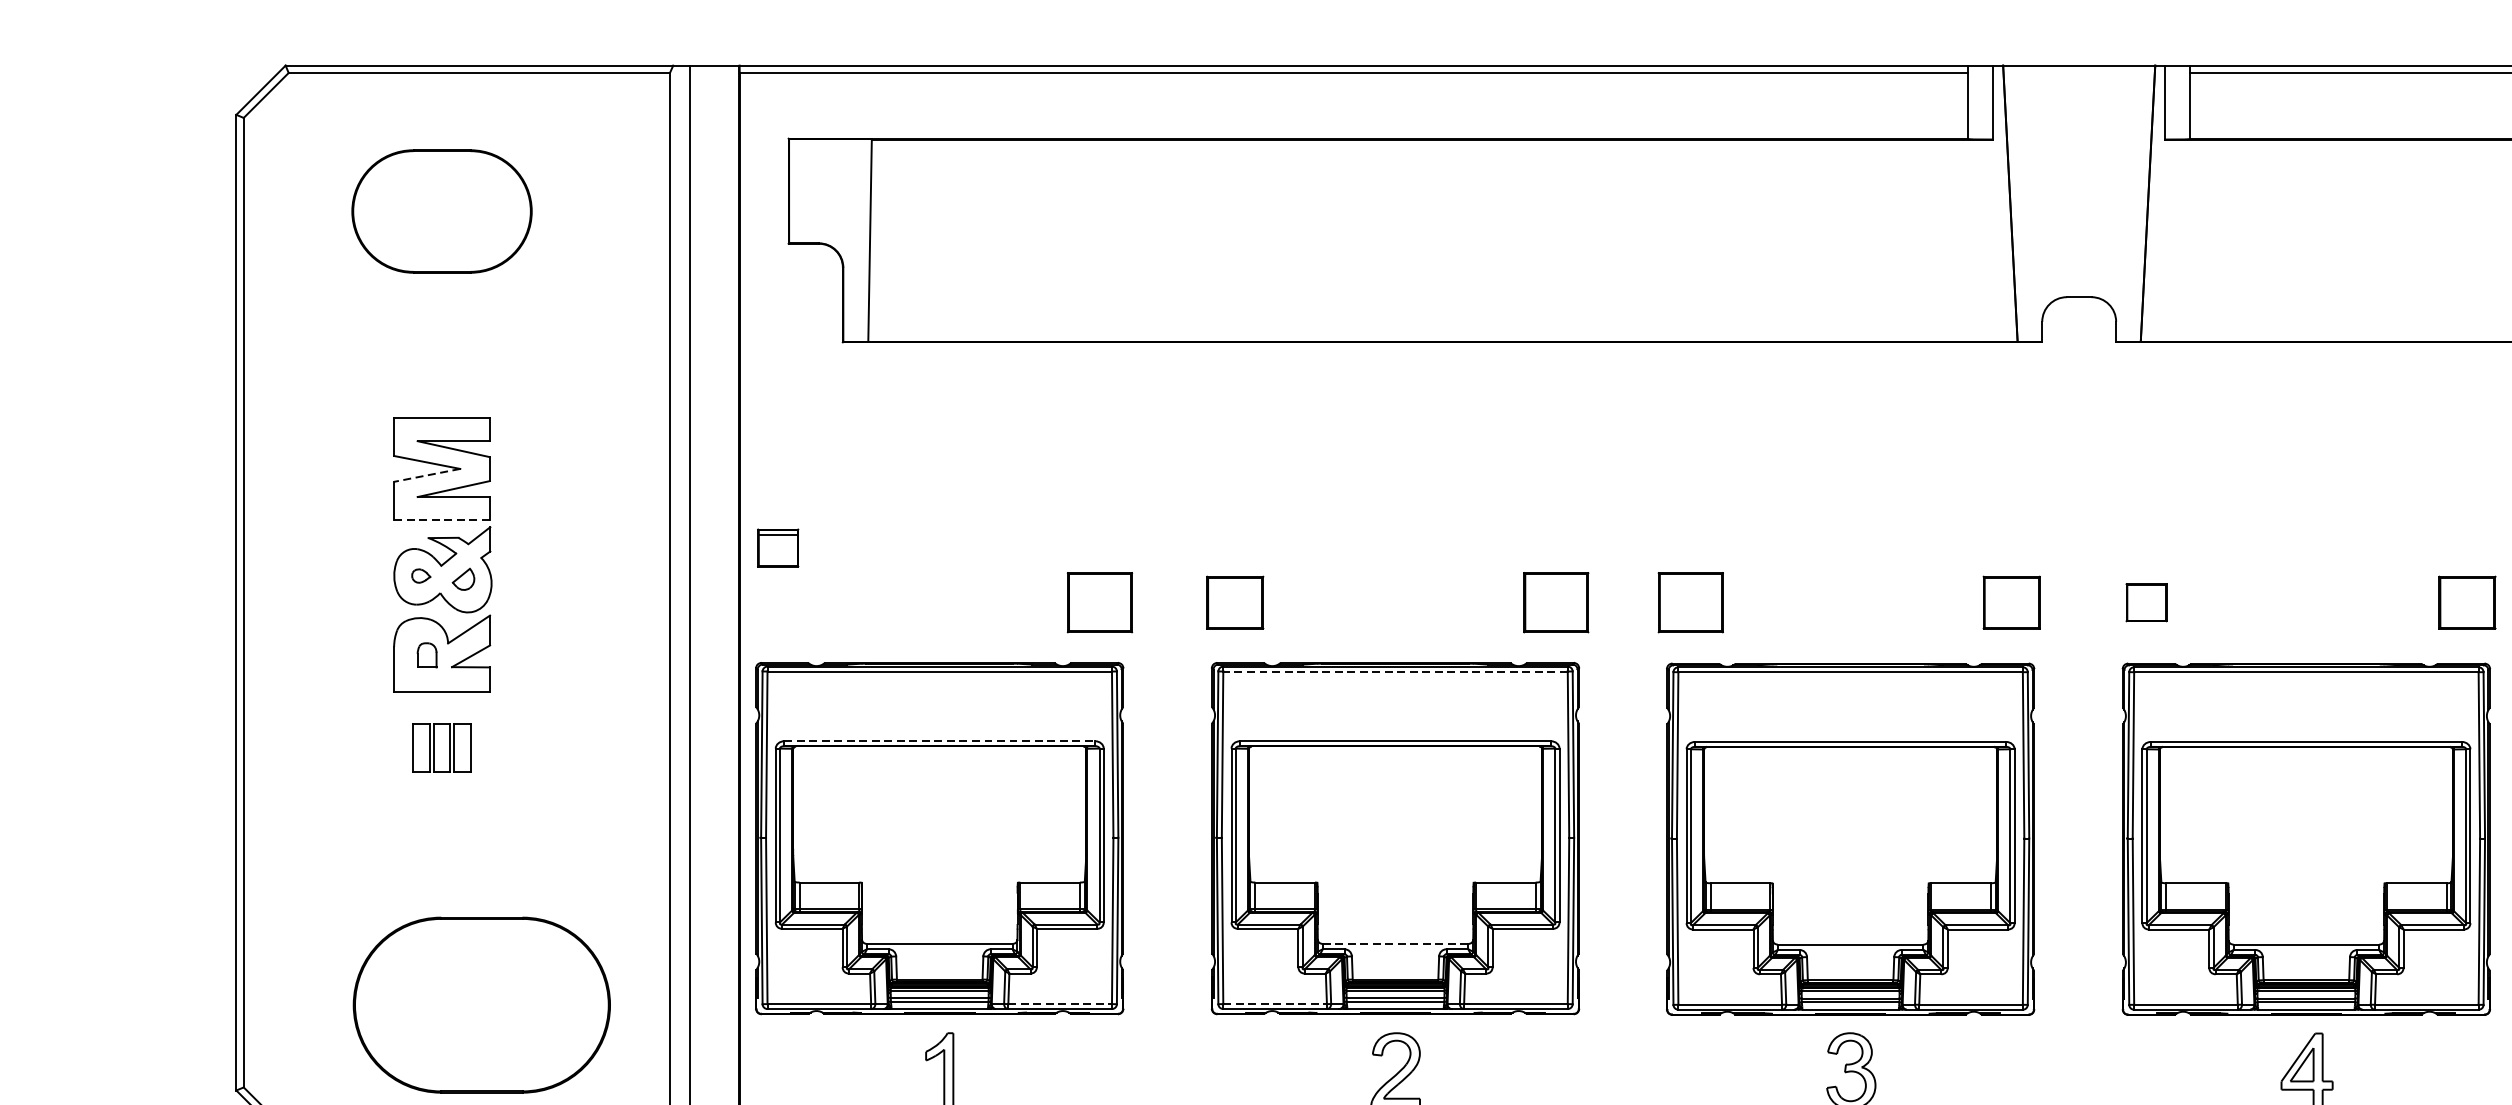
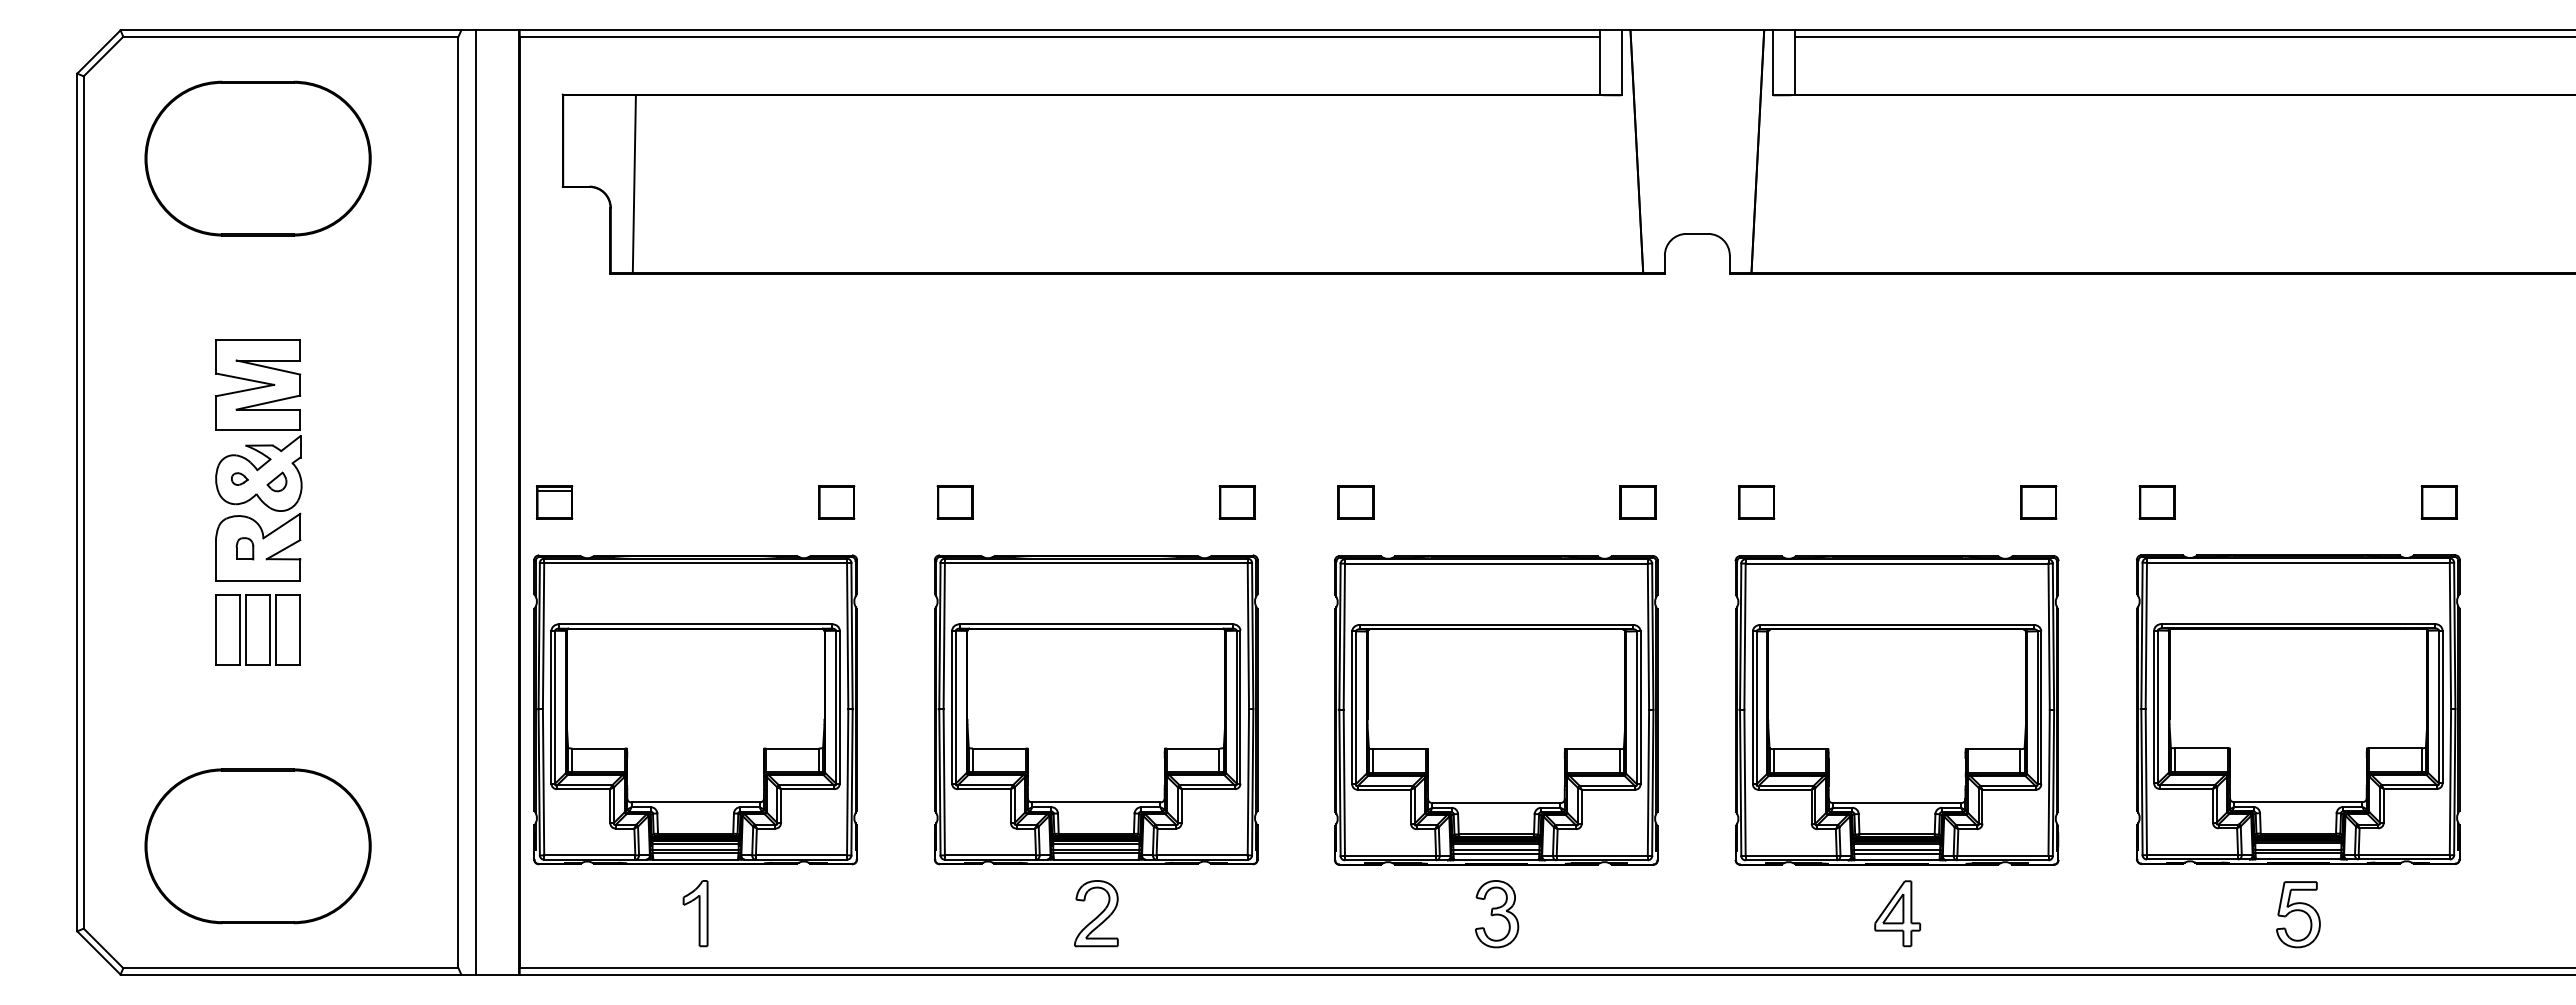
part: (441, 211) -> (257, 158), size x1.43
line: (427, 475) -> (245, 390), dashed -> solid
line: (442, 520) -> (258, 430), dashed -> solid
part: (778, 548) -> (554, 502), moved
part: (1099, 602) -> (836, 502), size x0.62
part: (1234, 602) -> (954, 502), size x0.71
part: (1554, 602) -> (1236, 502), size x0.62
part: (1690, 602) -> (1355, 502), size x0.62
part: (2011, 602) -> (1637, 502), size x0.71
part: (2467, 602) -> (2038, 502), size x0.71
line: (1394, 672) -> (1095, 563), dashed -> solid
line: (939, 741) -> (695, 624), dashed -> solid
part: (441, 747) -> (257, 629), size x1.67
line: (1395, 943) -> (1096, 802), dashed -> solid
line: (1060, 1004) -> (801, 855), dashed -> solid
line: (1275, 1004) -> (990, 855), dashed -> solid
part: (481, 1005) -> (257, 846), moved

